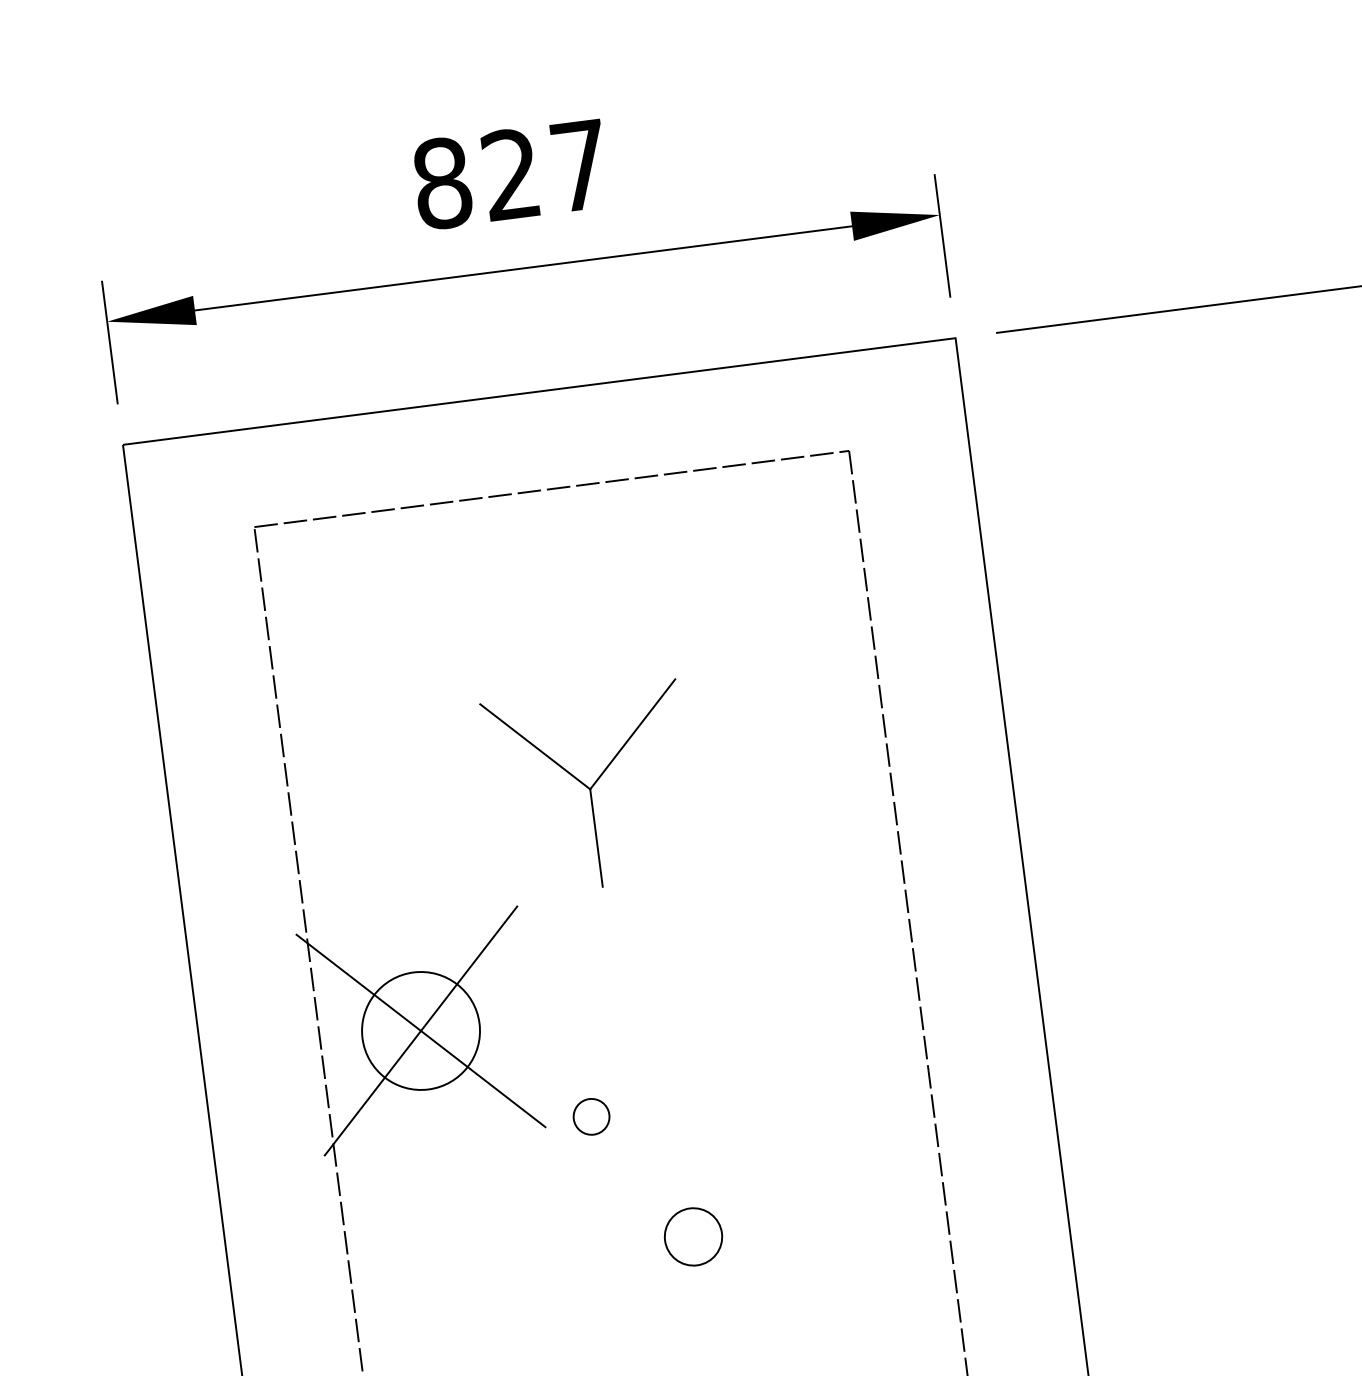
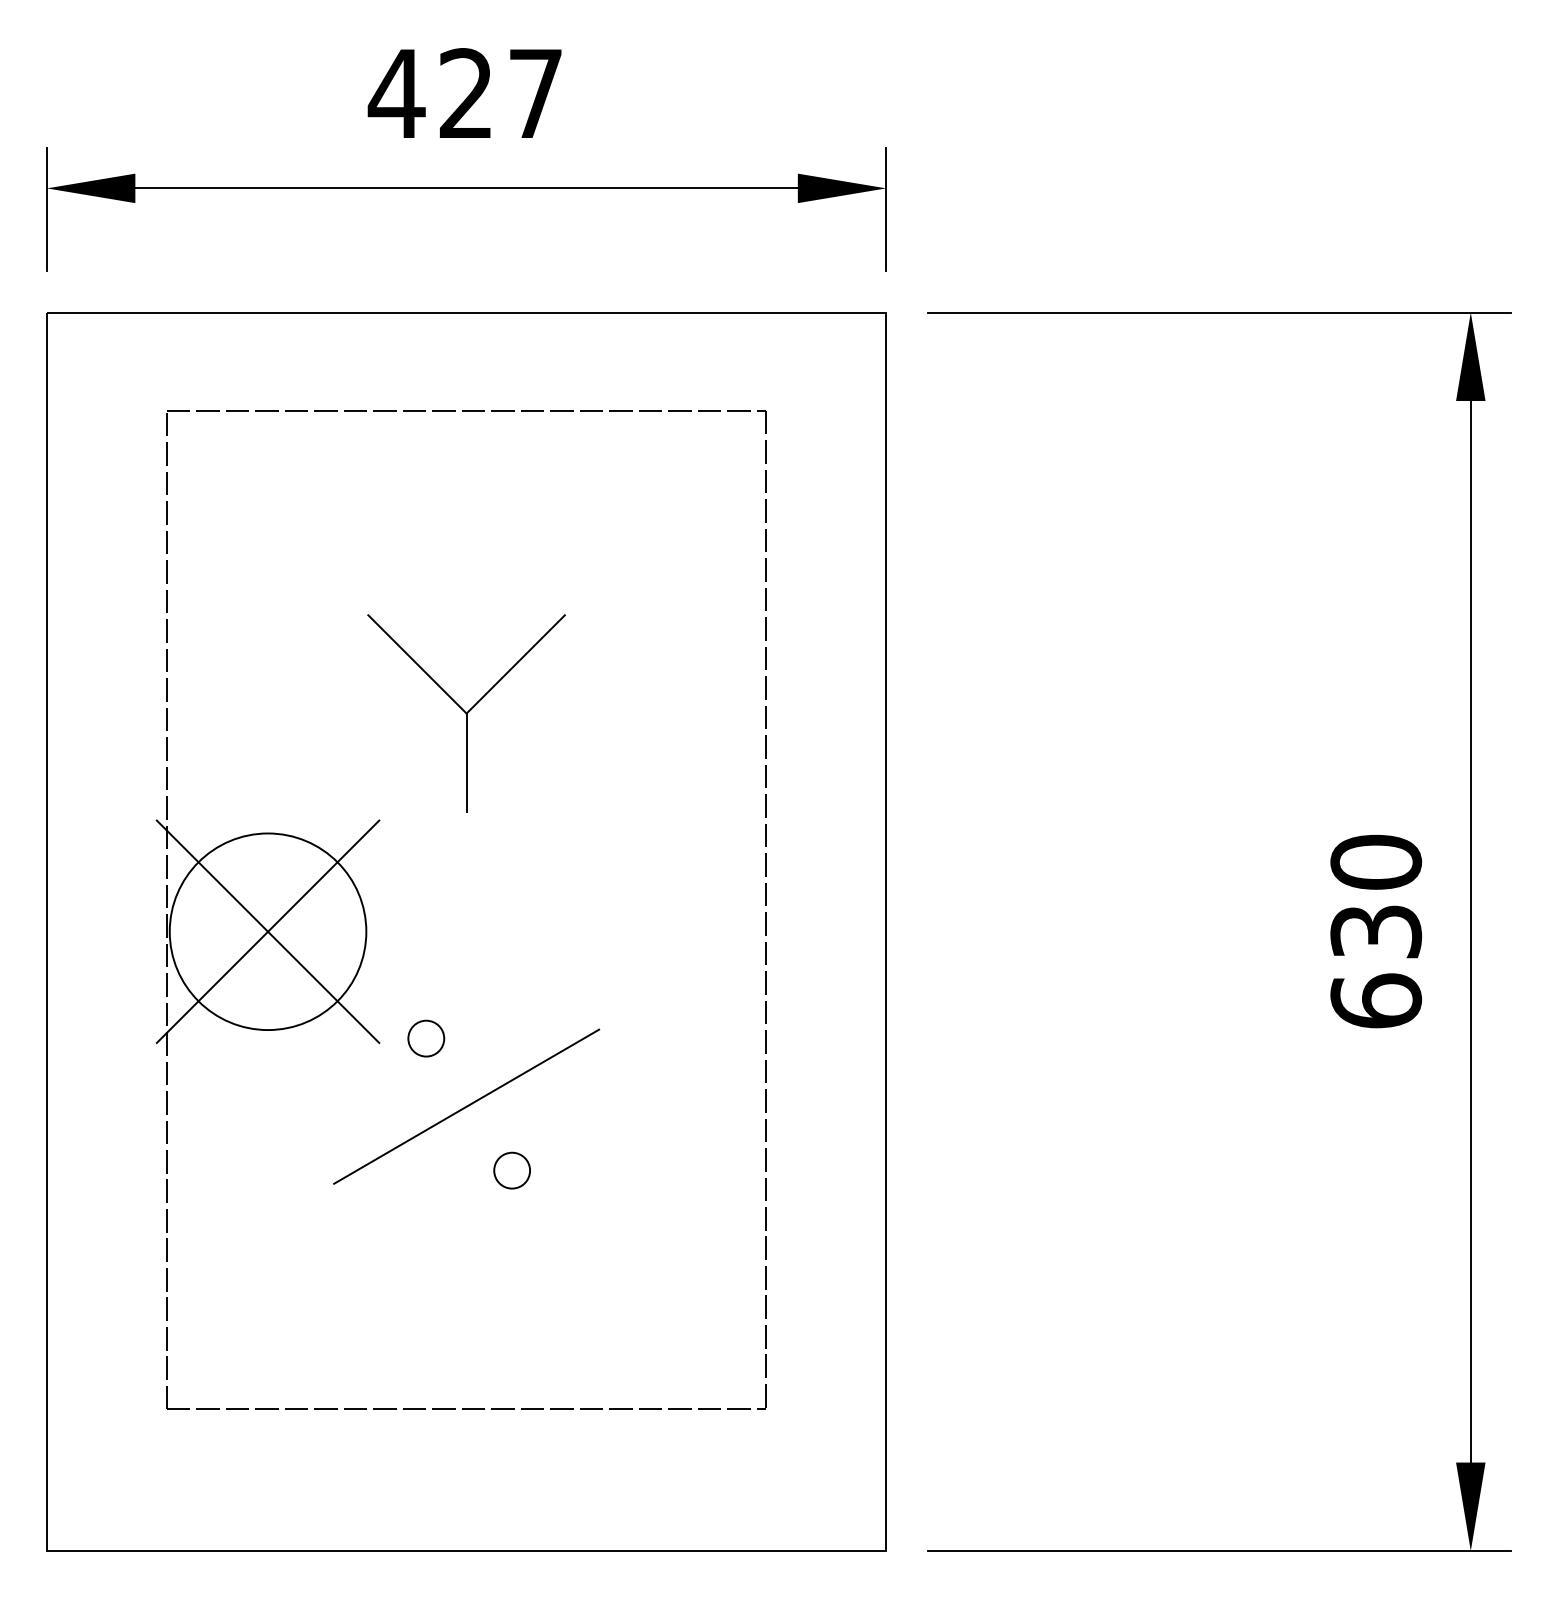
text: (441, 183) -> (396, 93), 827 -> 427
circle: (420, 1030) -> (267, 931), size x1.67
line: (640, 1179) -> (466, 1106), added
circle: (693, 1236) -> (512, 1170), size x0.62

